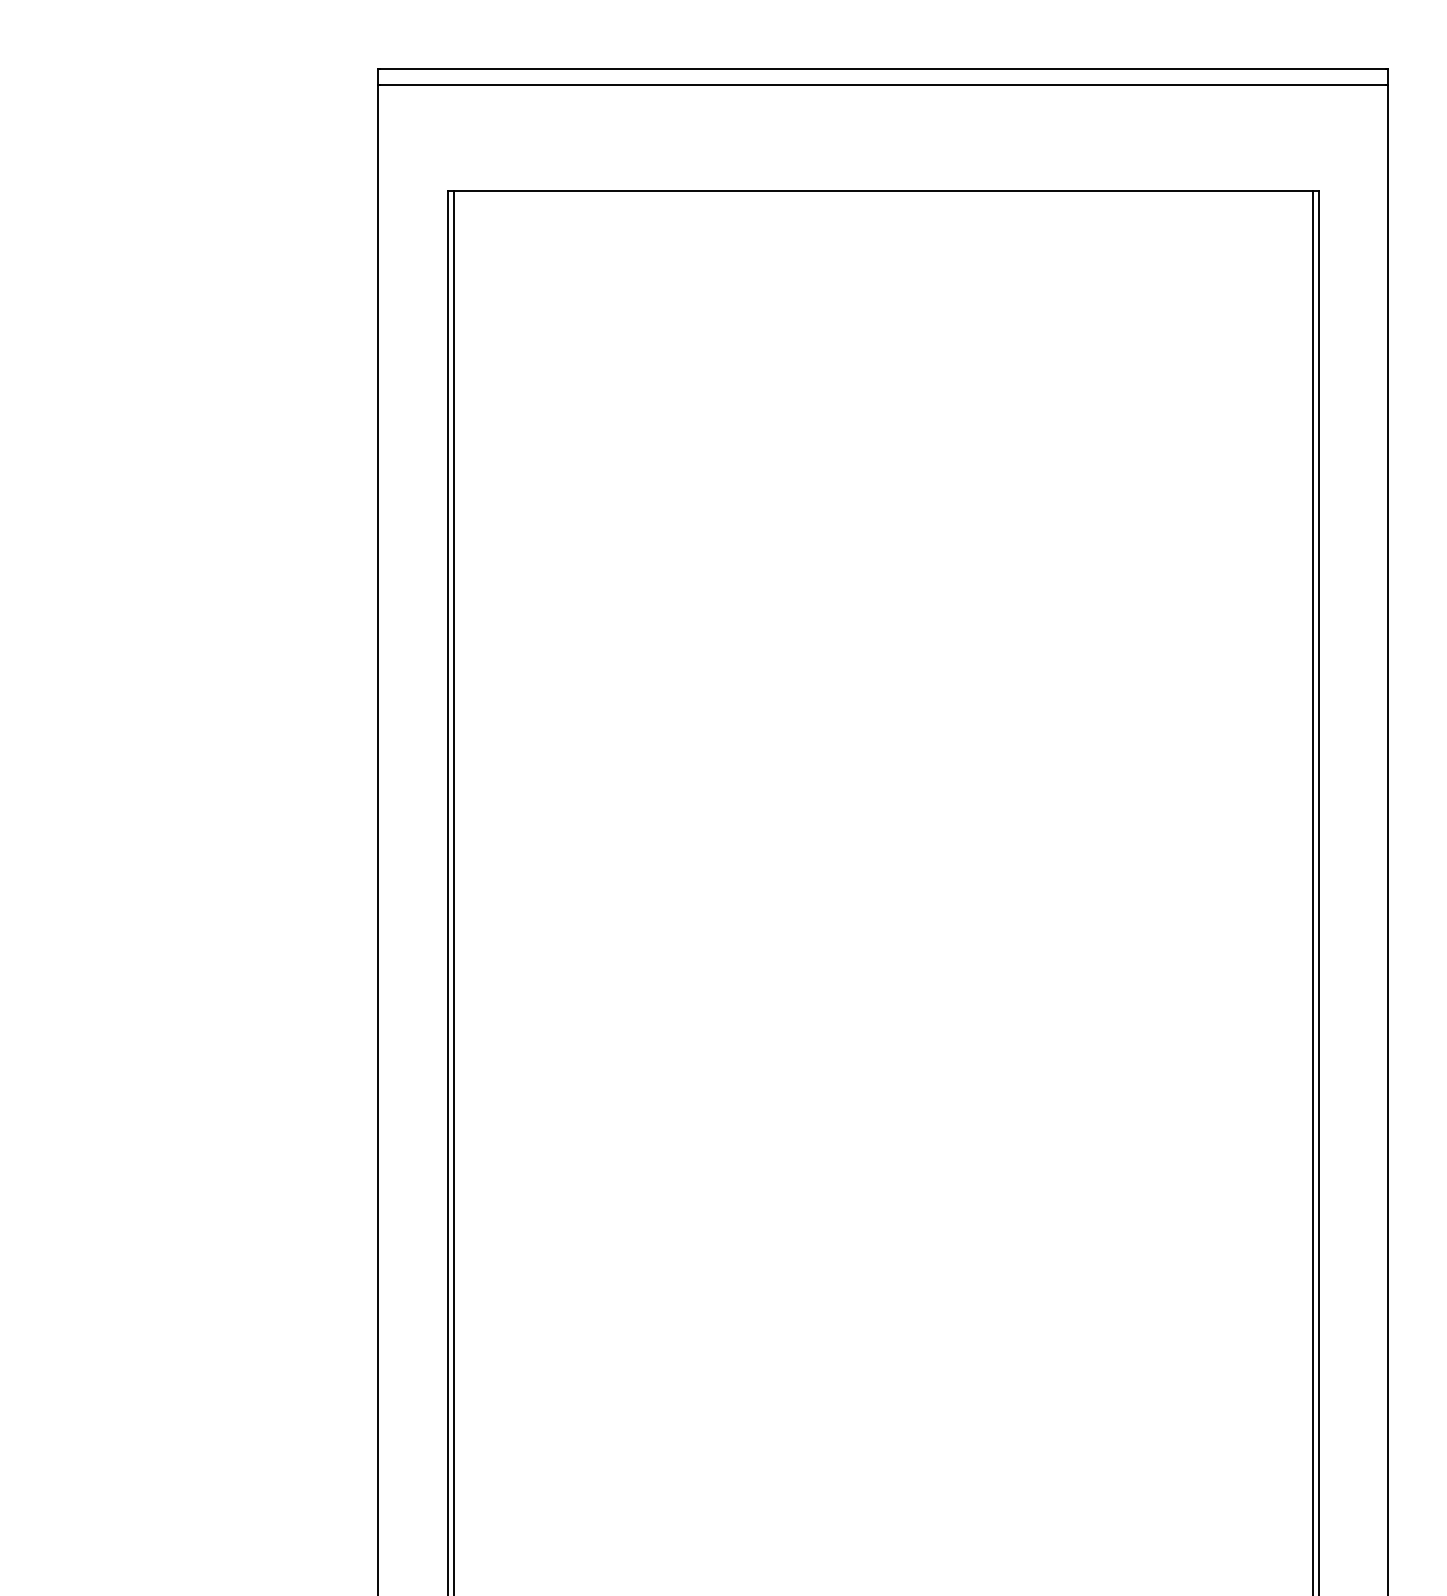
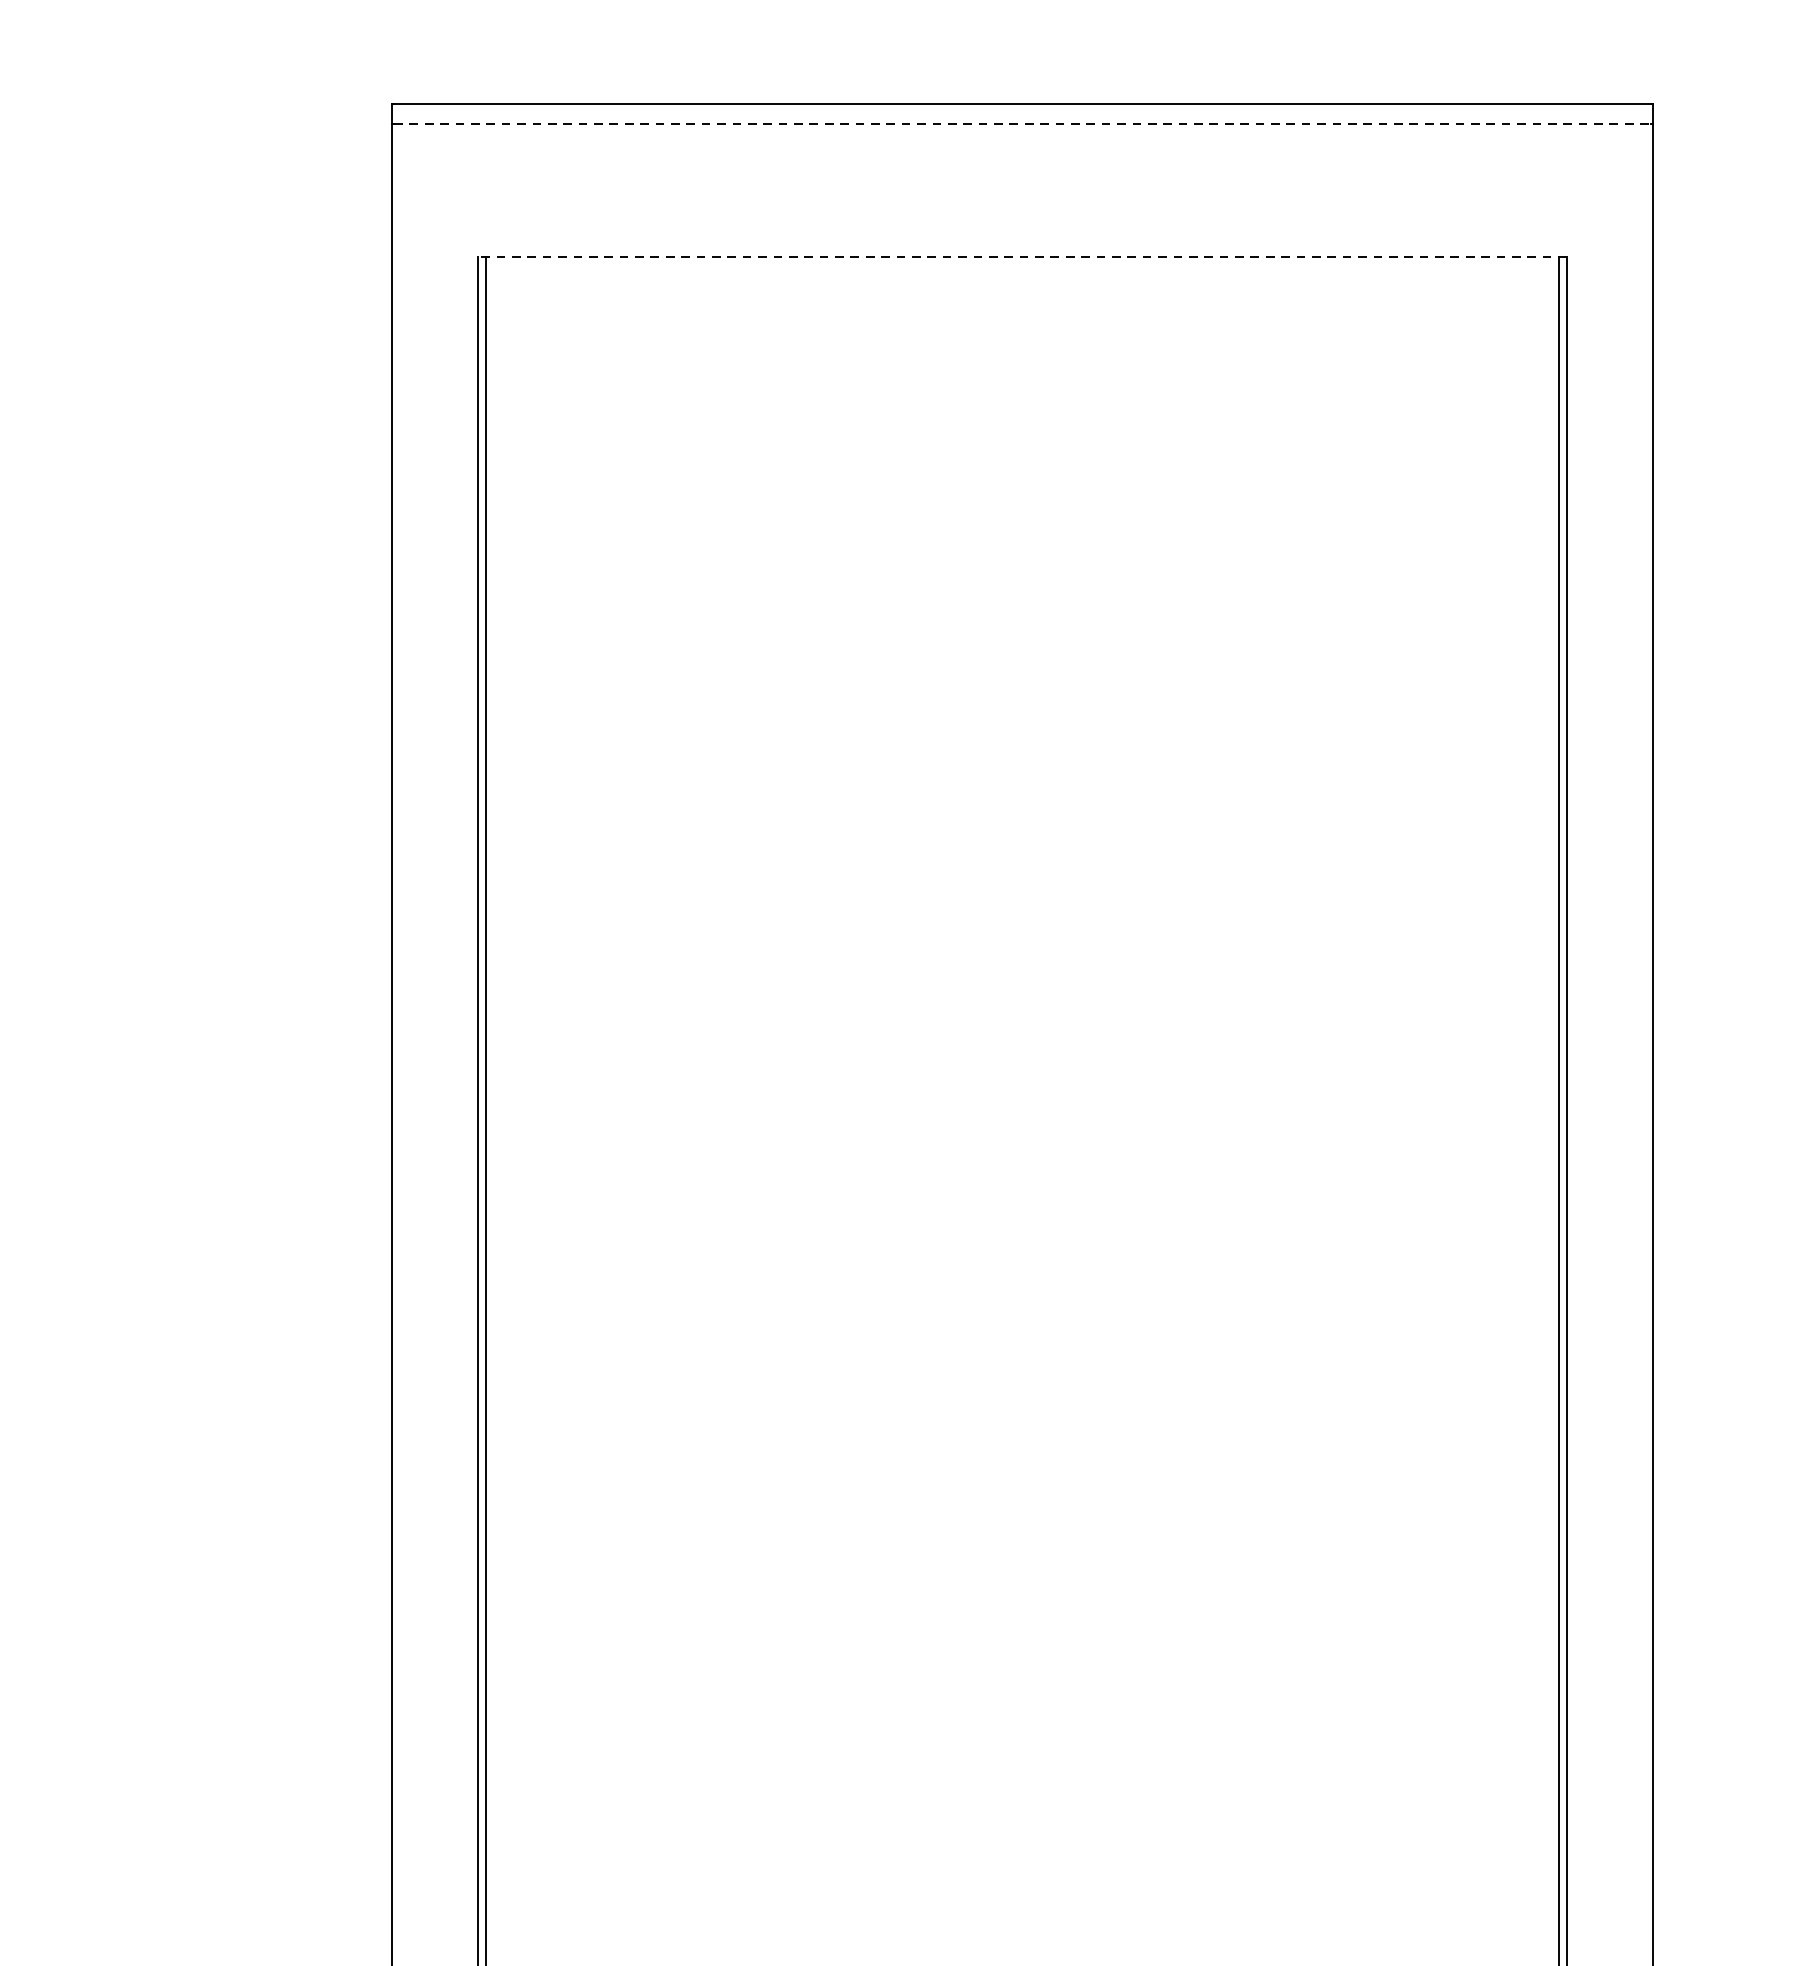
line: (883, 85) -> (1023, 124), solid -> dashed
line: (883, 191) -> (1023, 256), solid -> dashed

